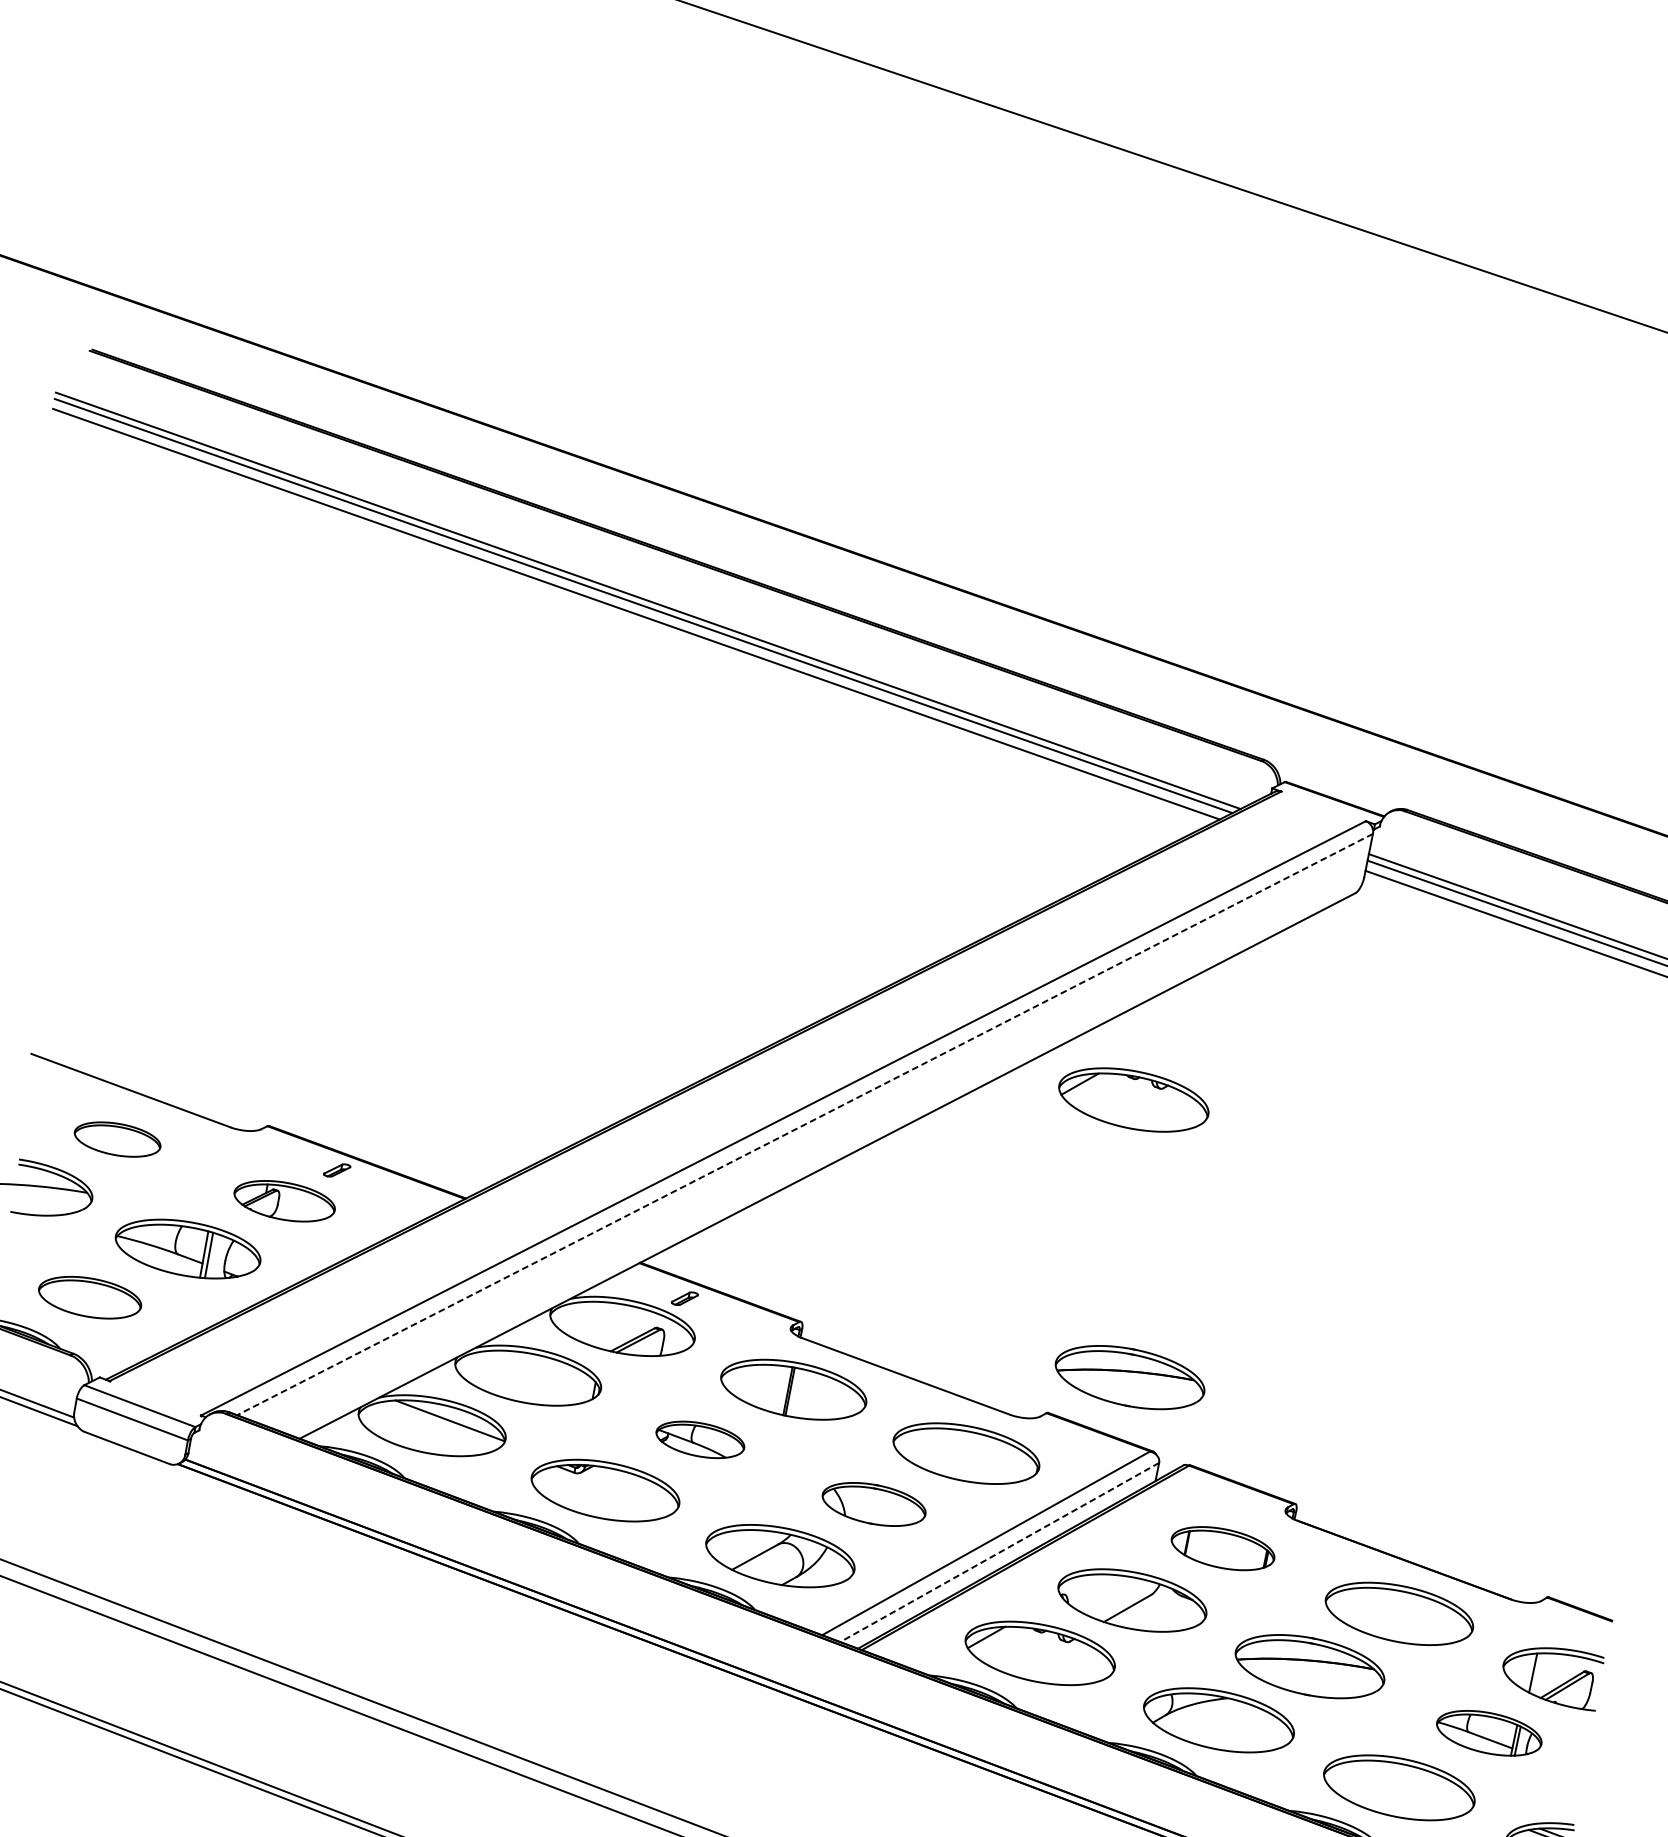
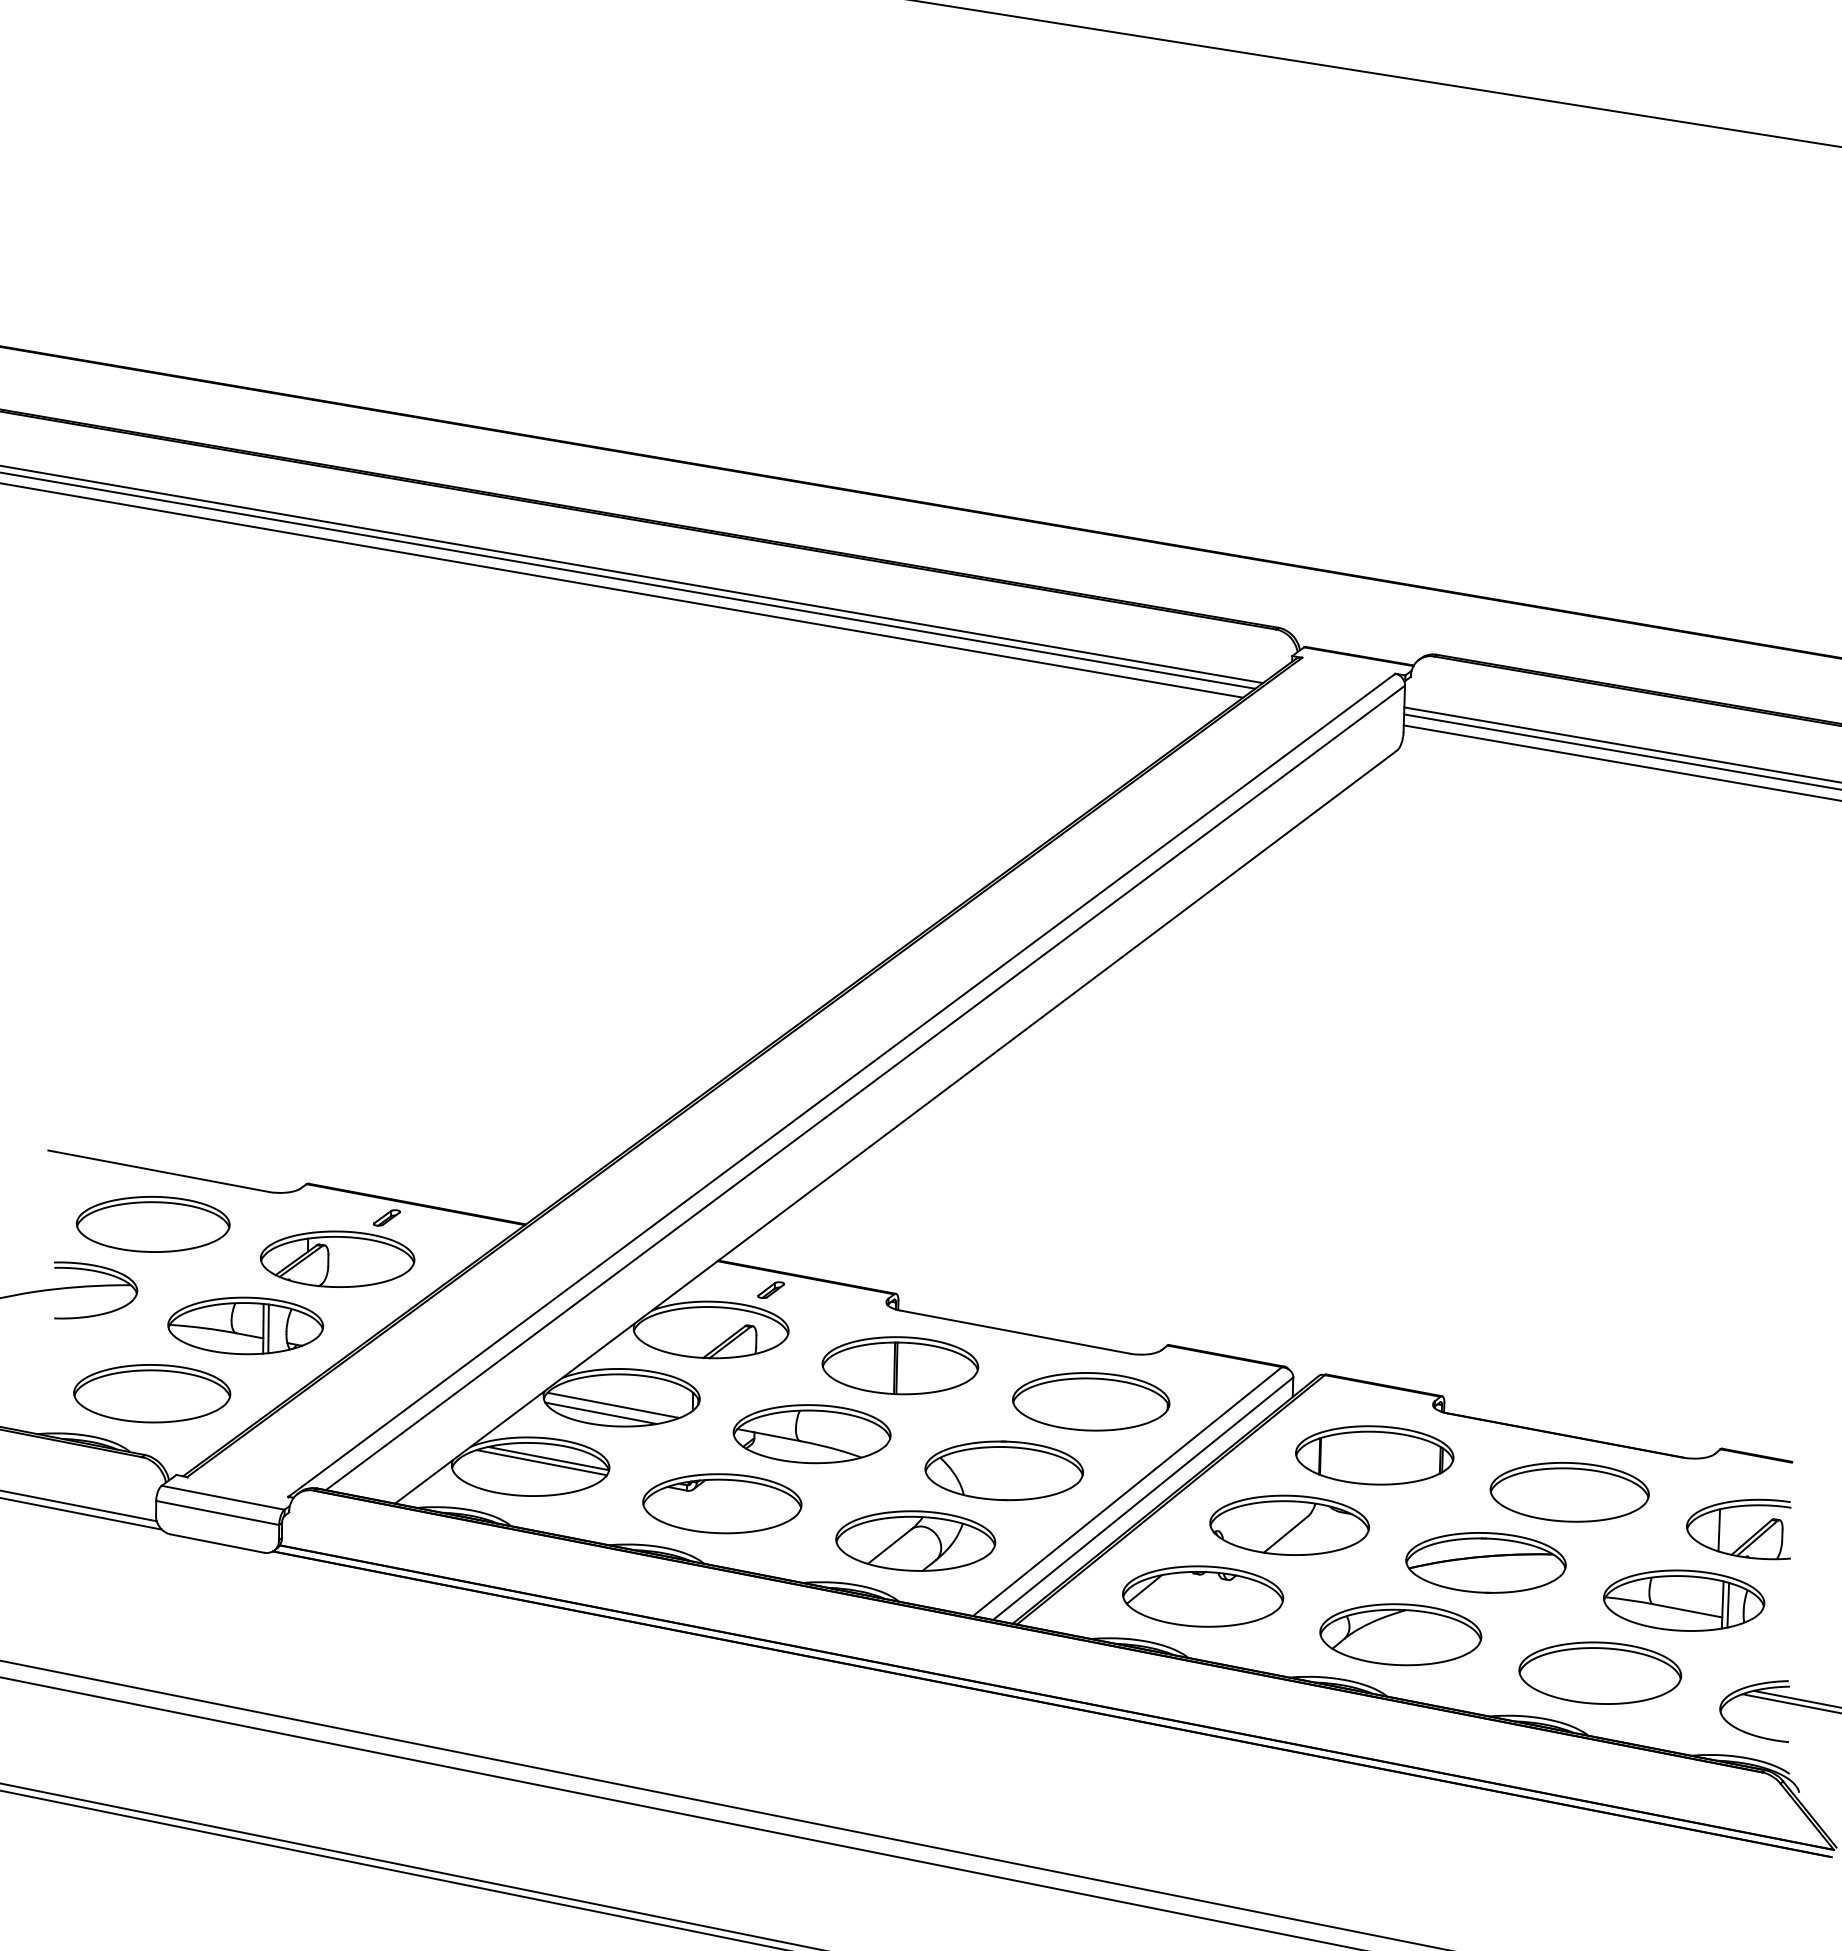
part: (1134, 1100) -> (1203, 1004), removed
line: (804, 1125) -> (865, 1088), dashed -> solid
part: (117, 1139) -> (152, 1224), size x1.67
part: (284, 1200) -> (337, 1258), size x1.43
part: (90, 1297) -> (152, 1393), size x1.43
part: (1129, 1377) -> (1247, 1293), removed
line: (519, 1381) -> (613, 1405), added
line: (506, 1386) -> (600, 1412), added
line: (443, 1423) -> (541, 1462), added
part: (699, 1440) -> (811, 1434), size x1.67
part: (873, 1504) -> (1003, 1470), size x1.43
part: (1222, 1548) -> (1374, 1455), size x1.43
line: (1000, 1552) -> (1143, 1498), dashed -> solid
part: (1489, 1733) -> (1684, 1600), size x1.43

